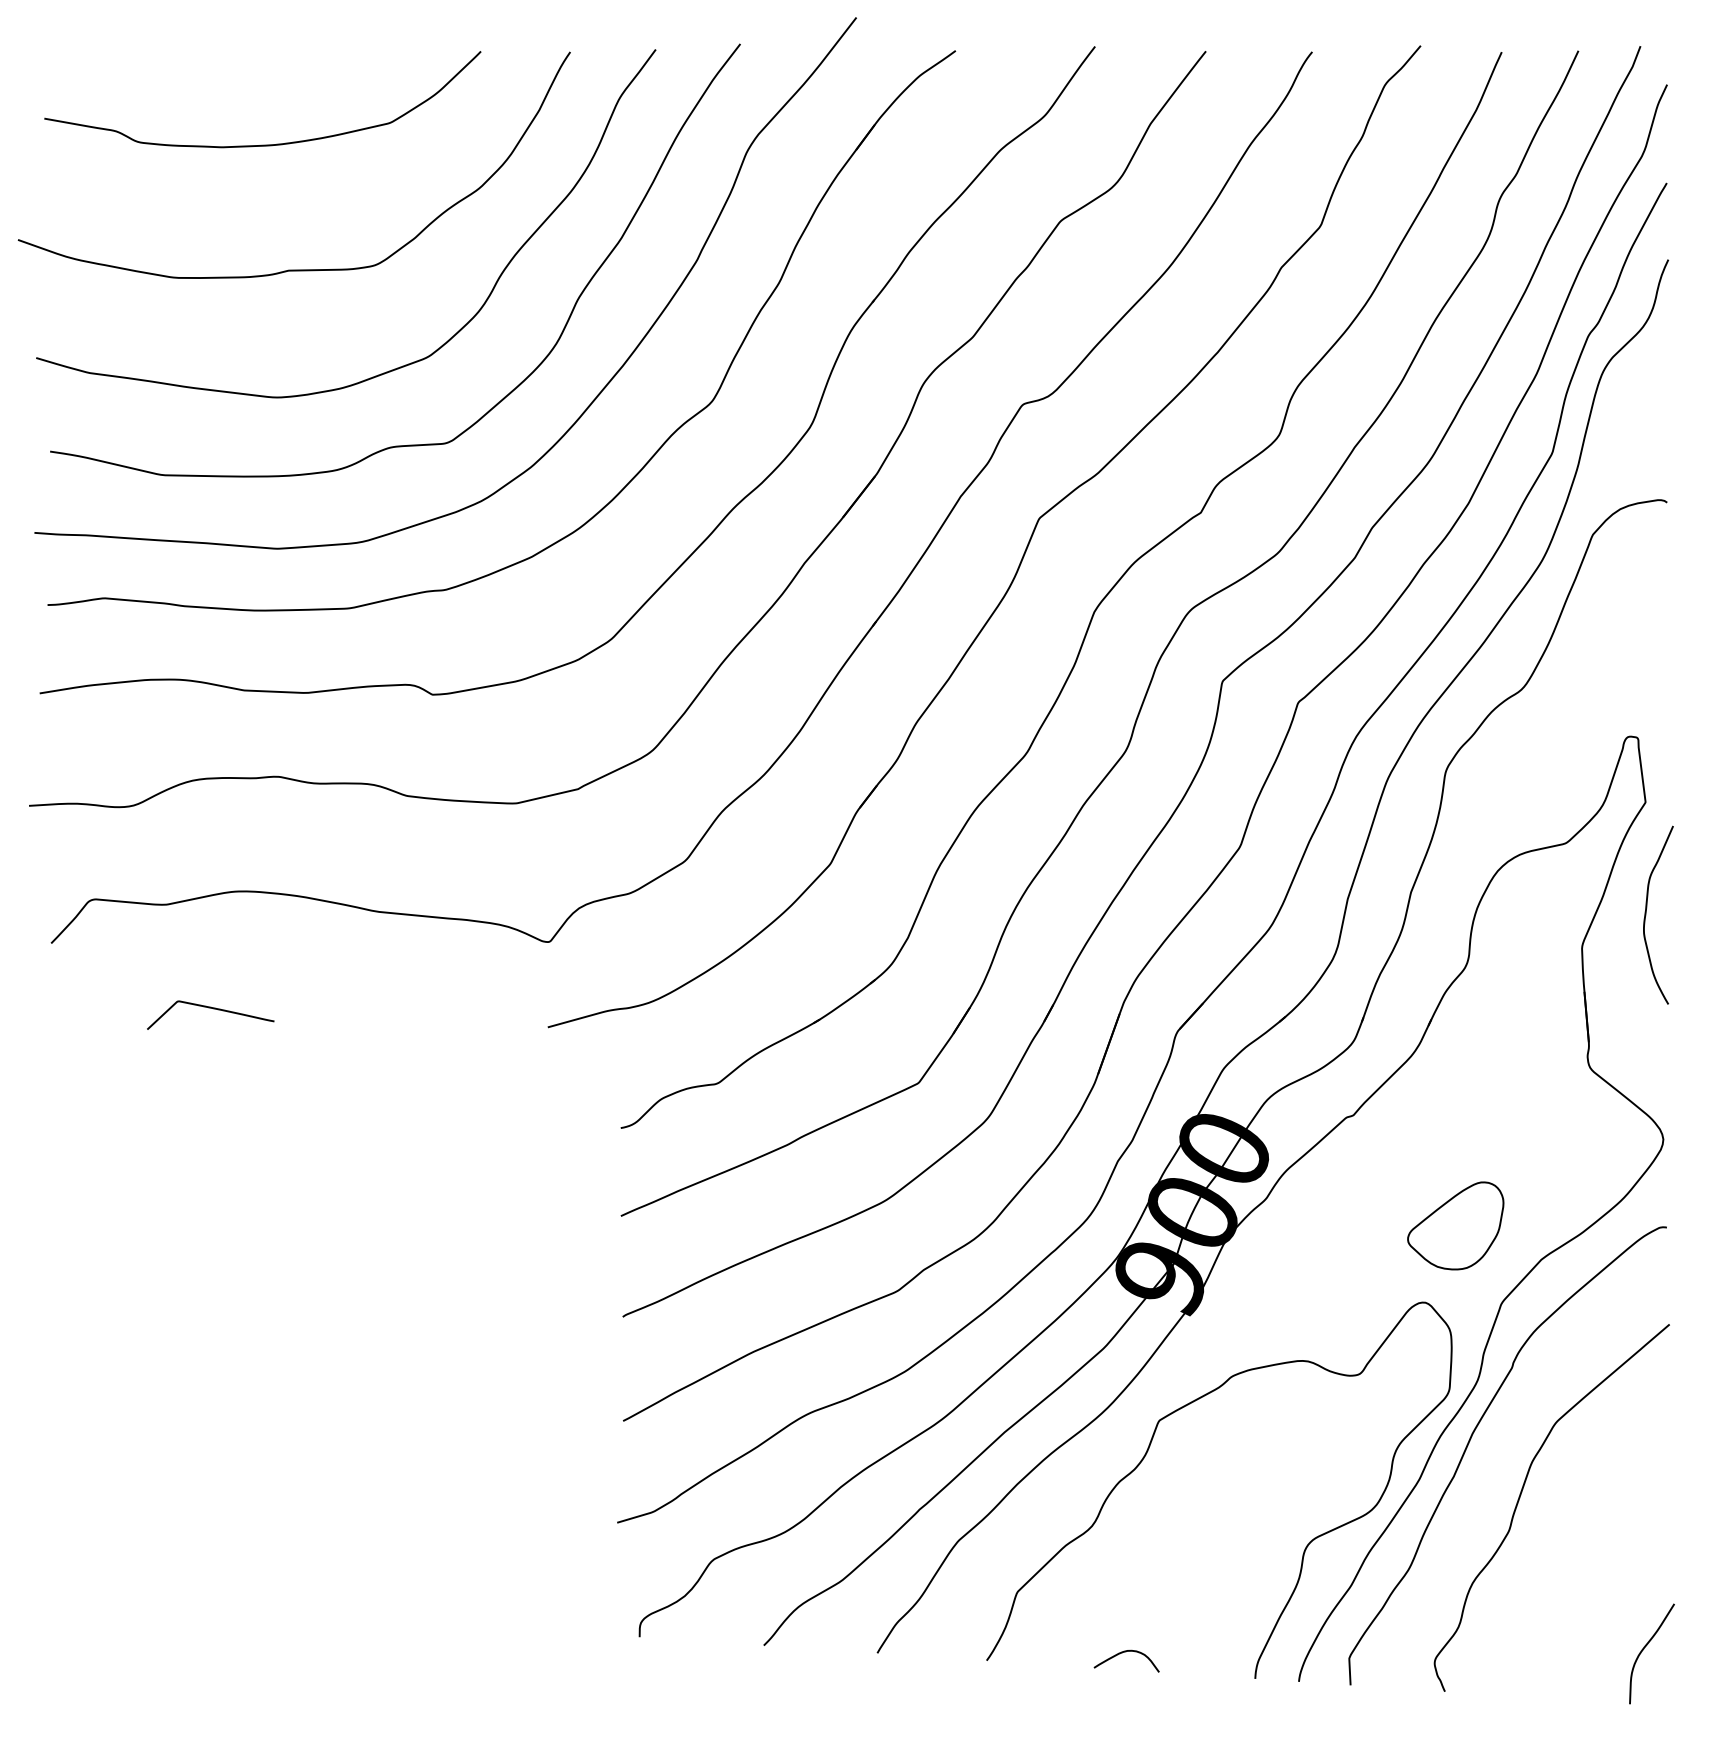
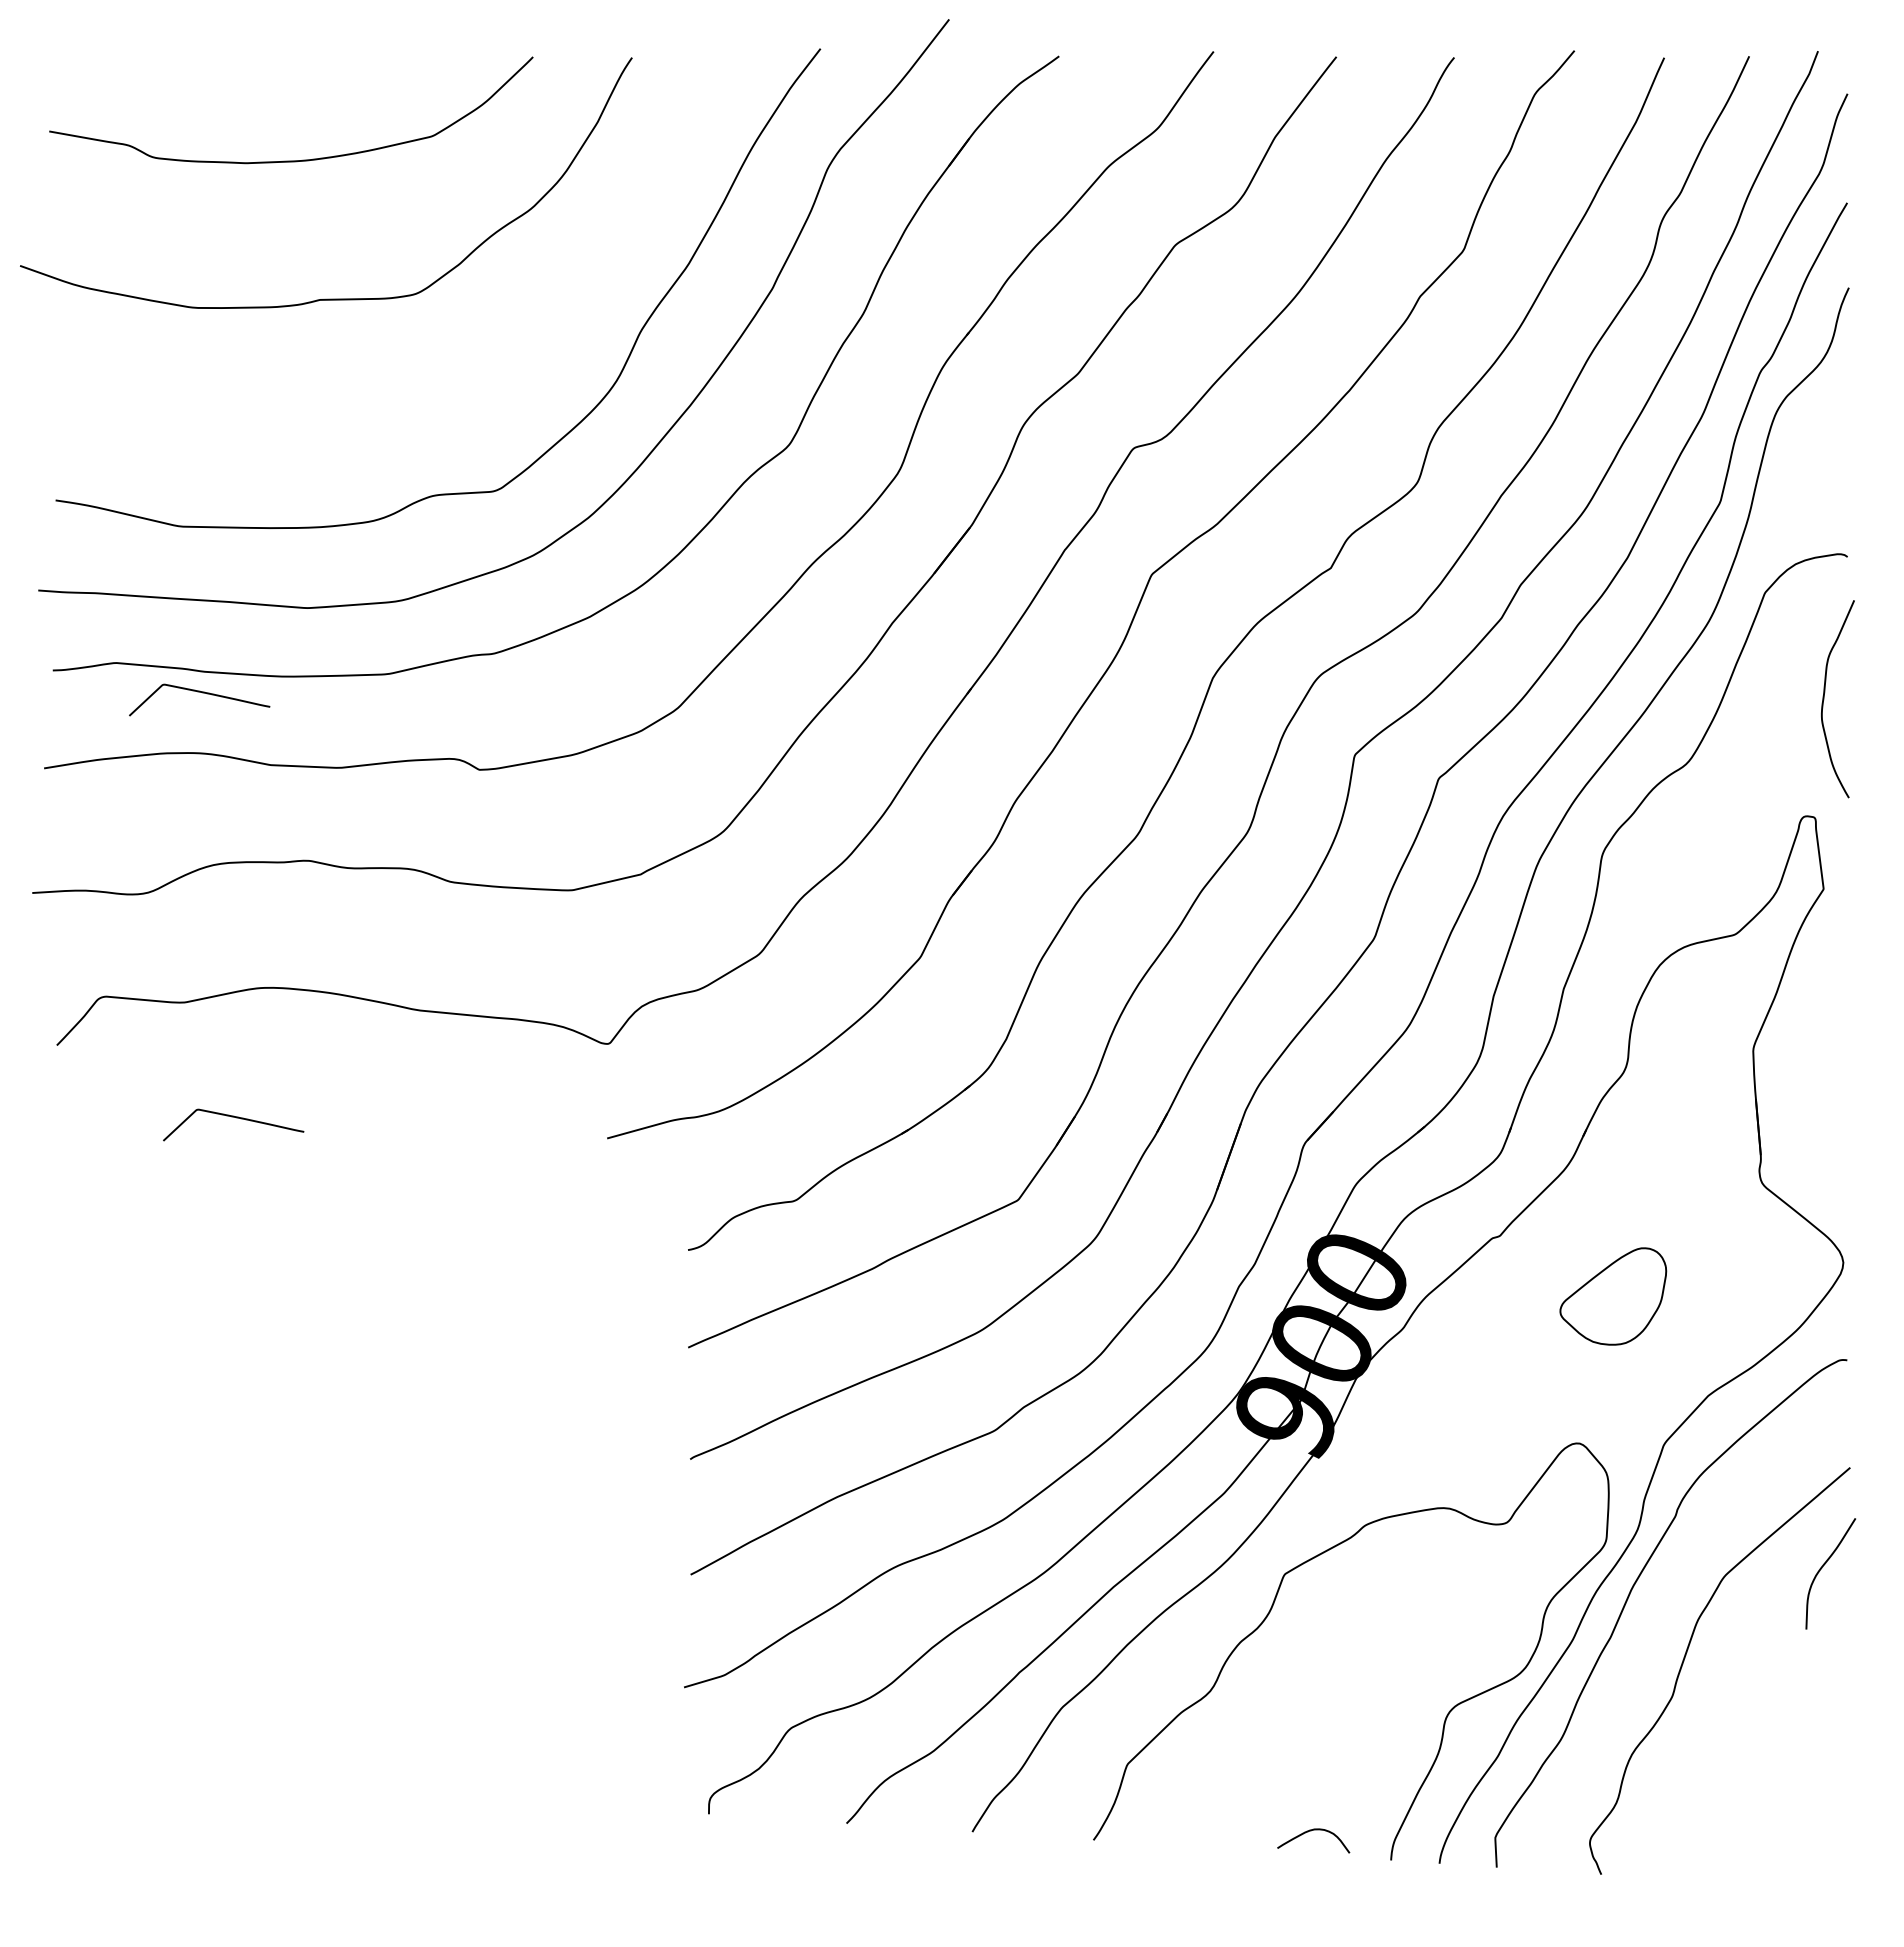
curve: (396, 367) -> (439, 407), removed
curve: (182, 625) -> (202, 693), added
curve: (1646, 915) -> (1824, 699), moved
part: (1455, 1225) -> (1613, 1296), moved
curve: (1644, 1649) -> (1822, 1568), moved
curve: (1124, 1652) -> (1311, 1831), moved

